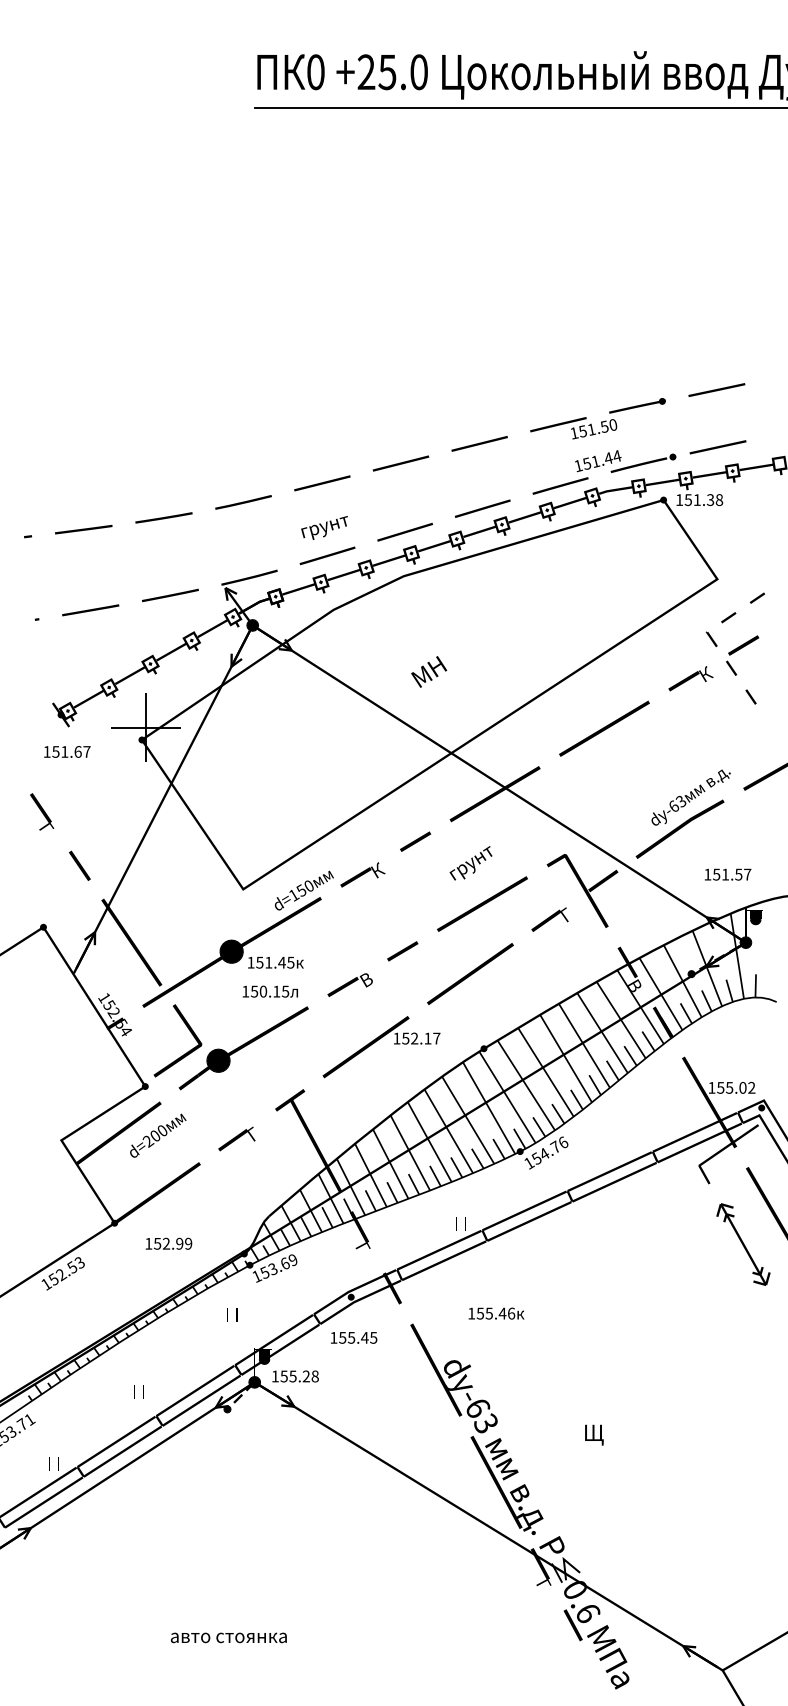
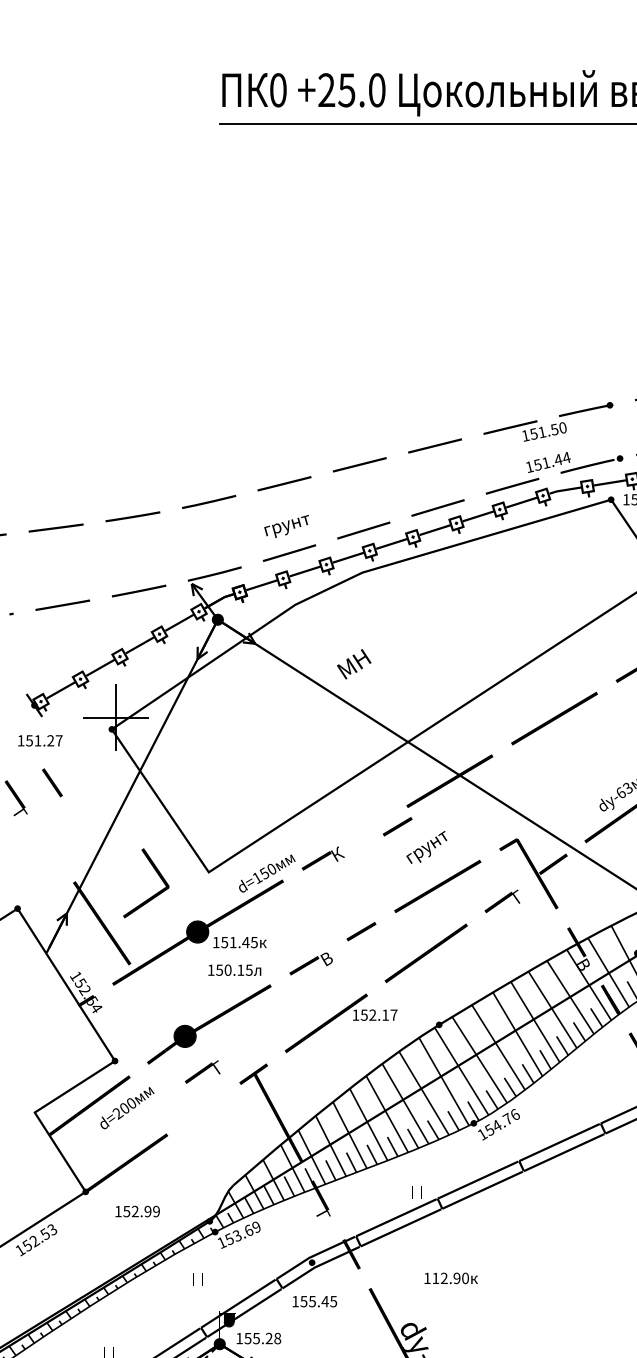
text: (429, 671) -> (354, 663), moved
text: (77, 751) -> (50, 740), 151.67 -> 151.27
line: (415, 841) -> (397, 826), moved
line: (79, 865) -> (52, 782), moved
part: (184, 1053) -> (152, 895), moved
text: (236, 1138) -> (202, 1071), moved
text: (495, 1313) -> (450, 1278), 155.46 -> 112.90

